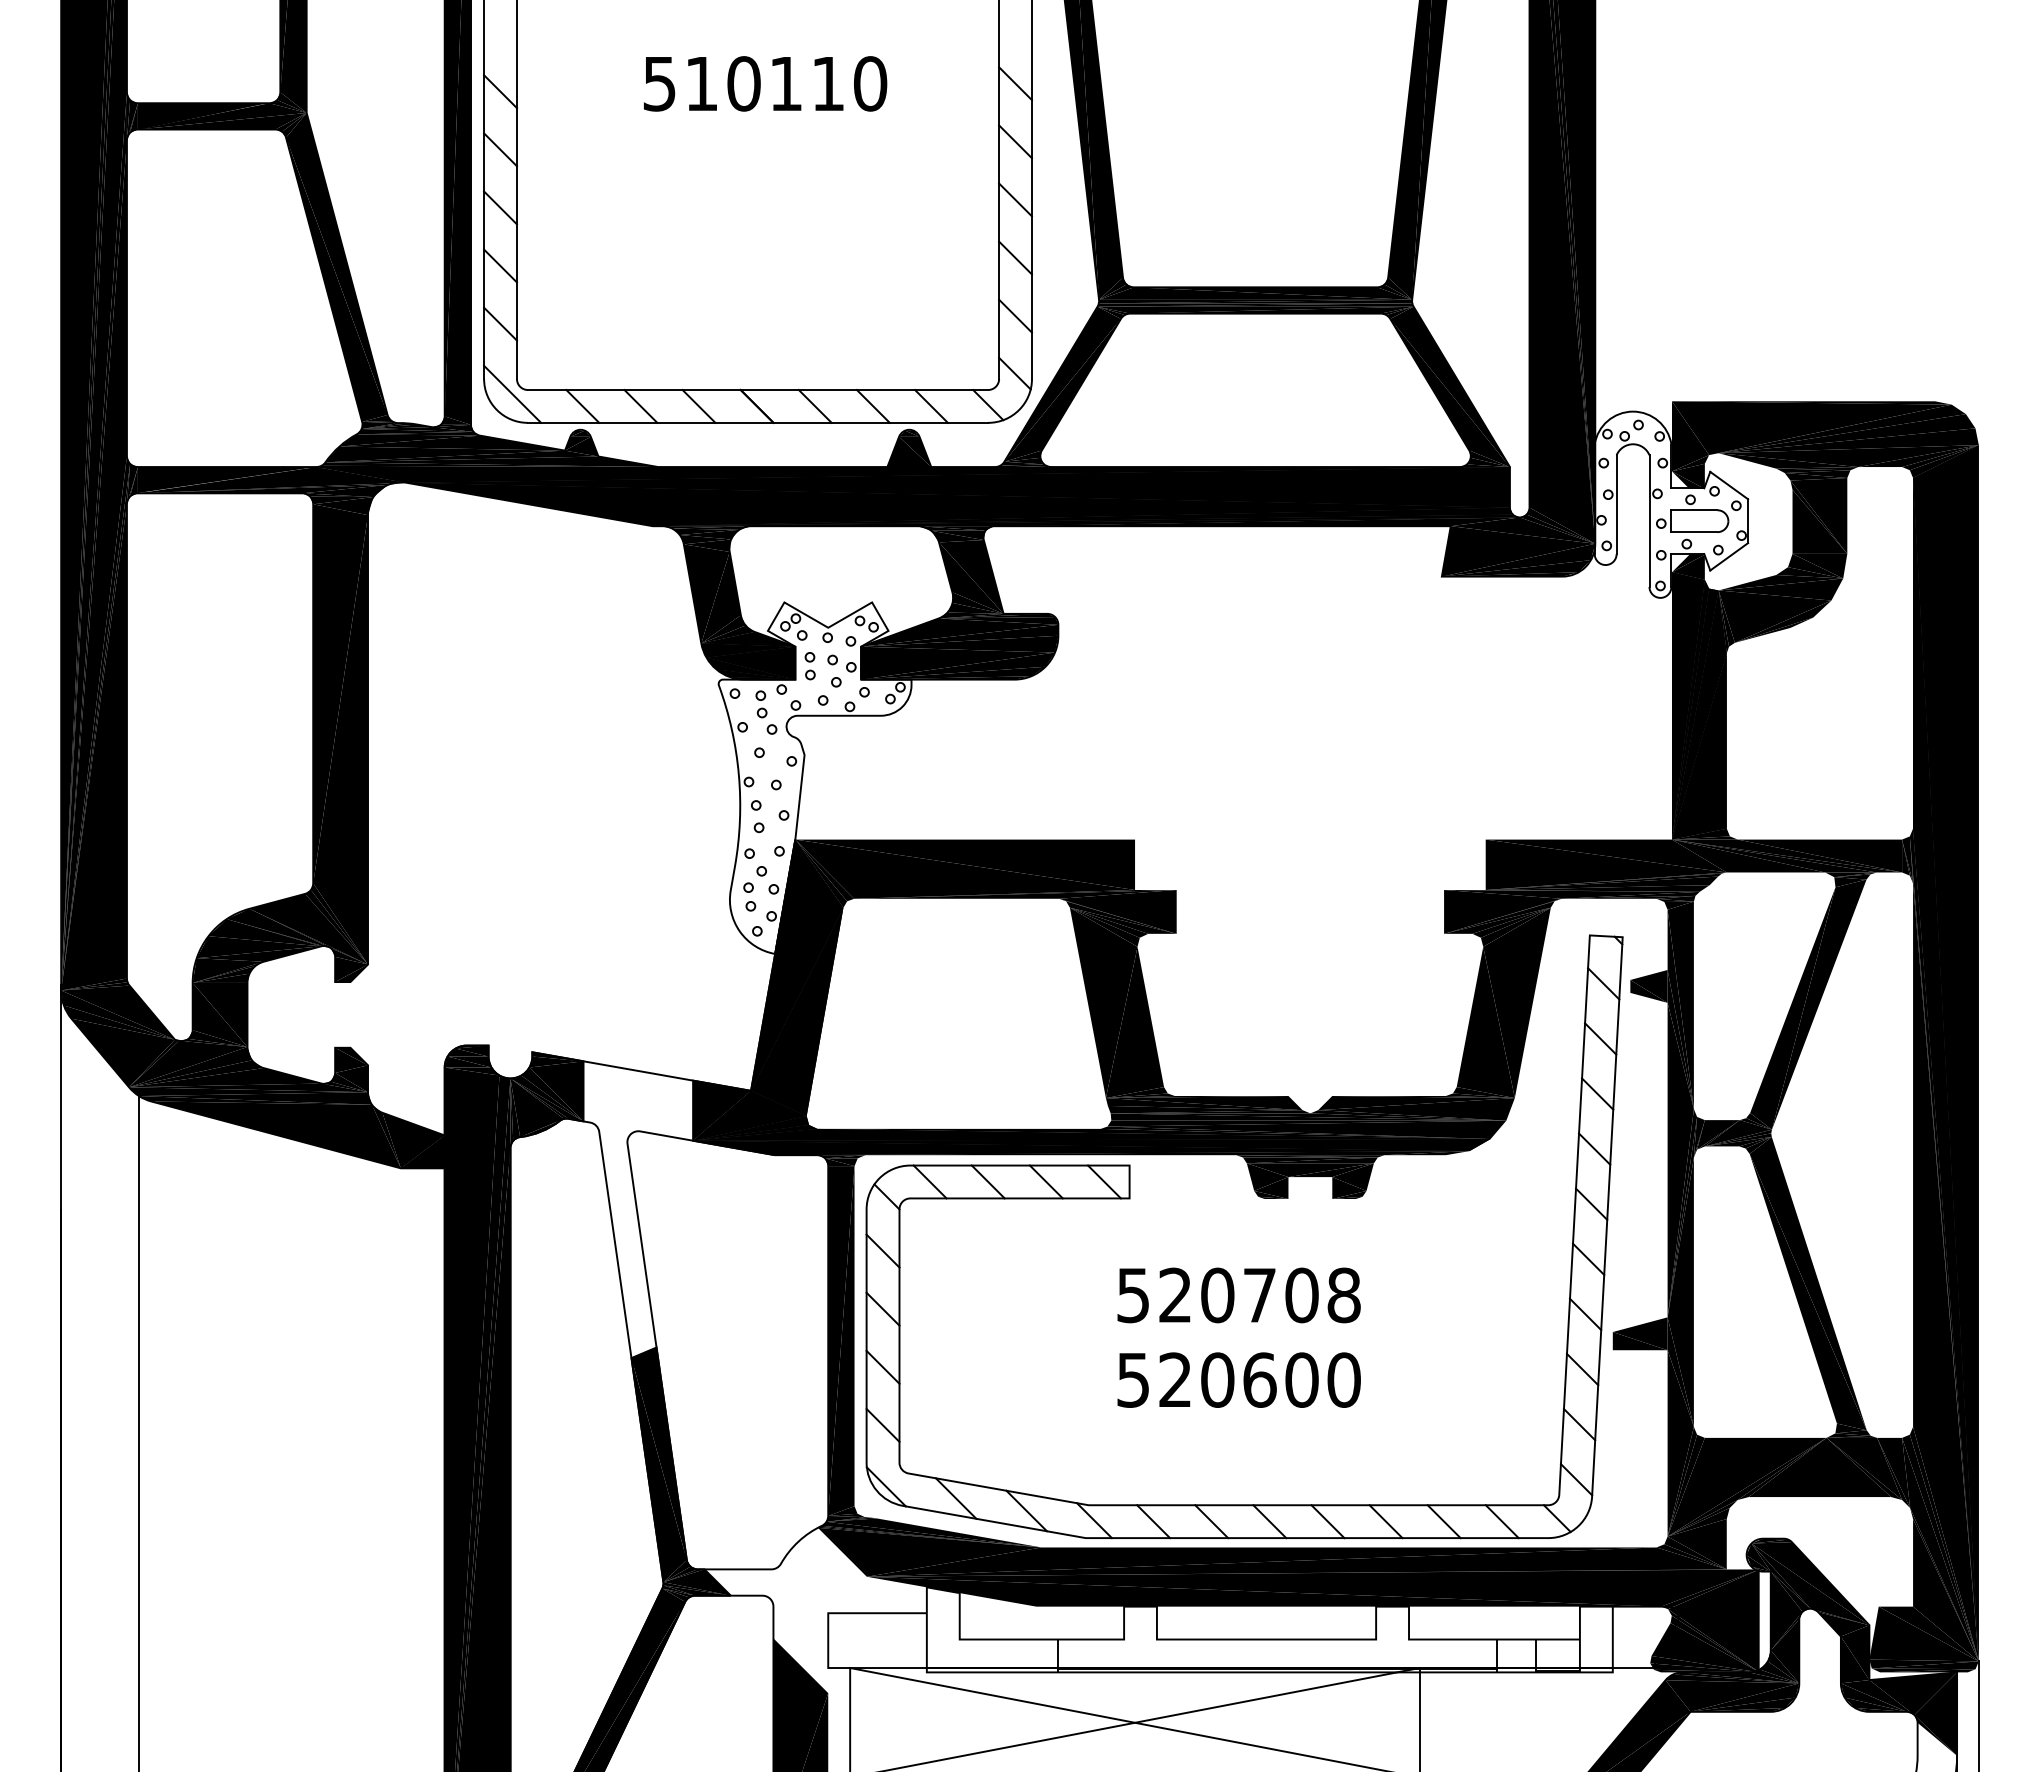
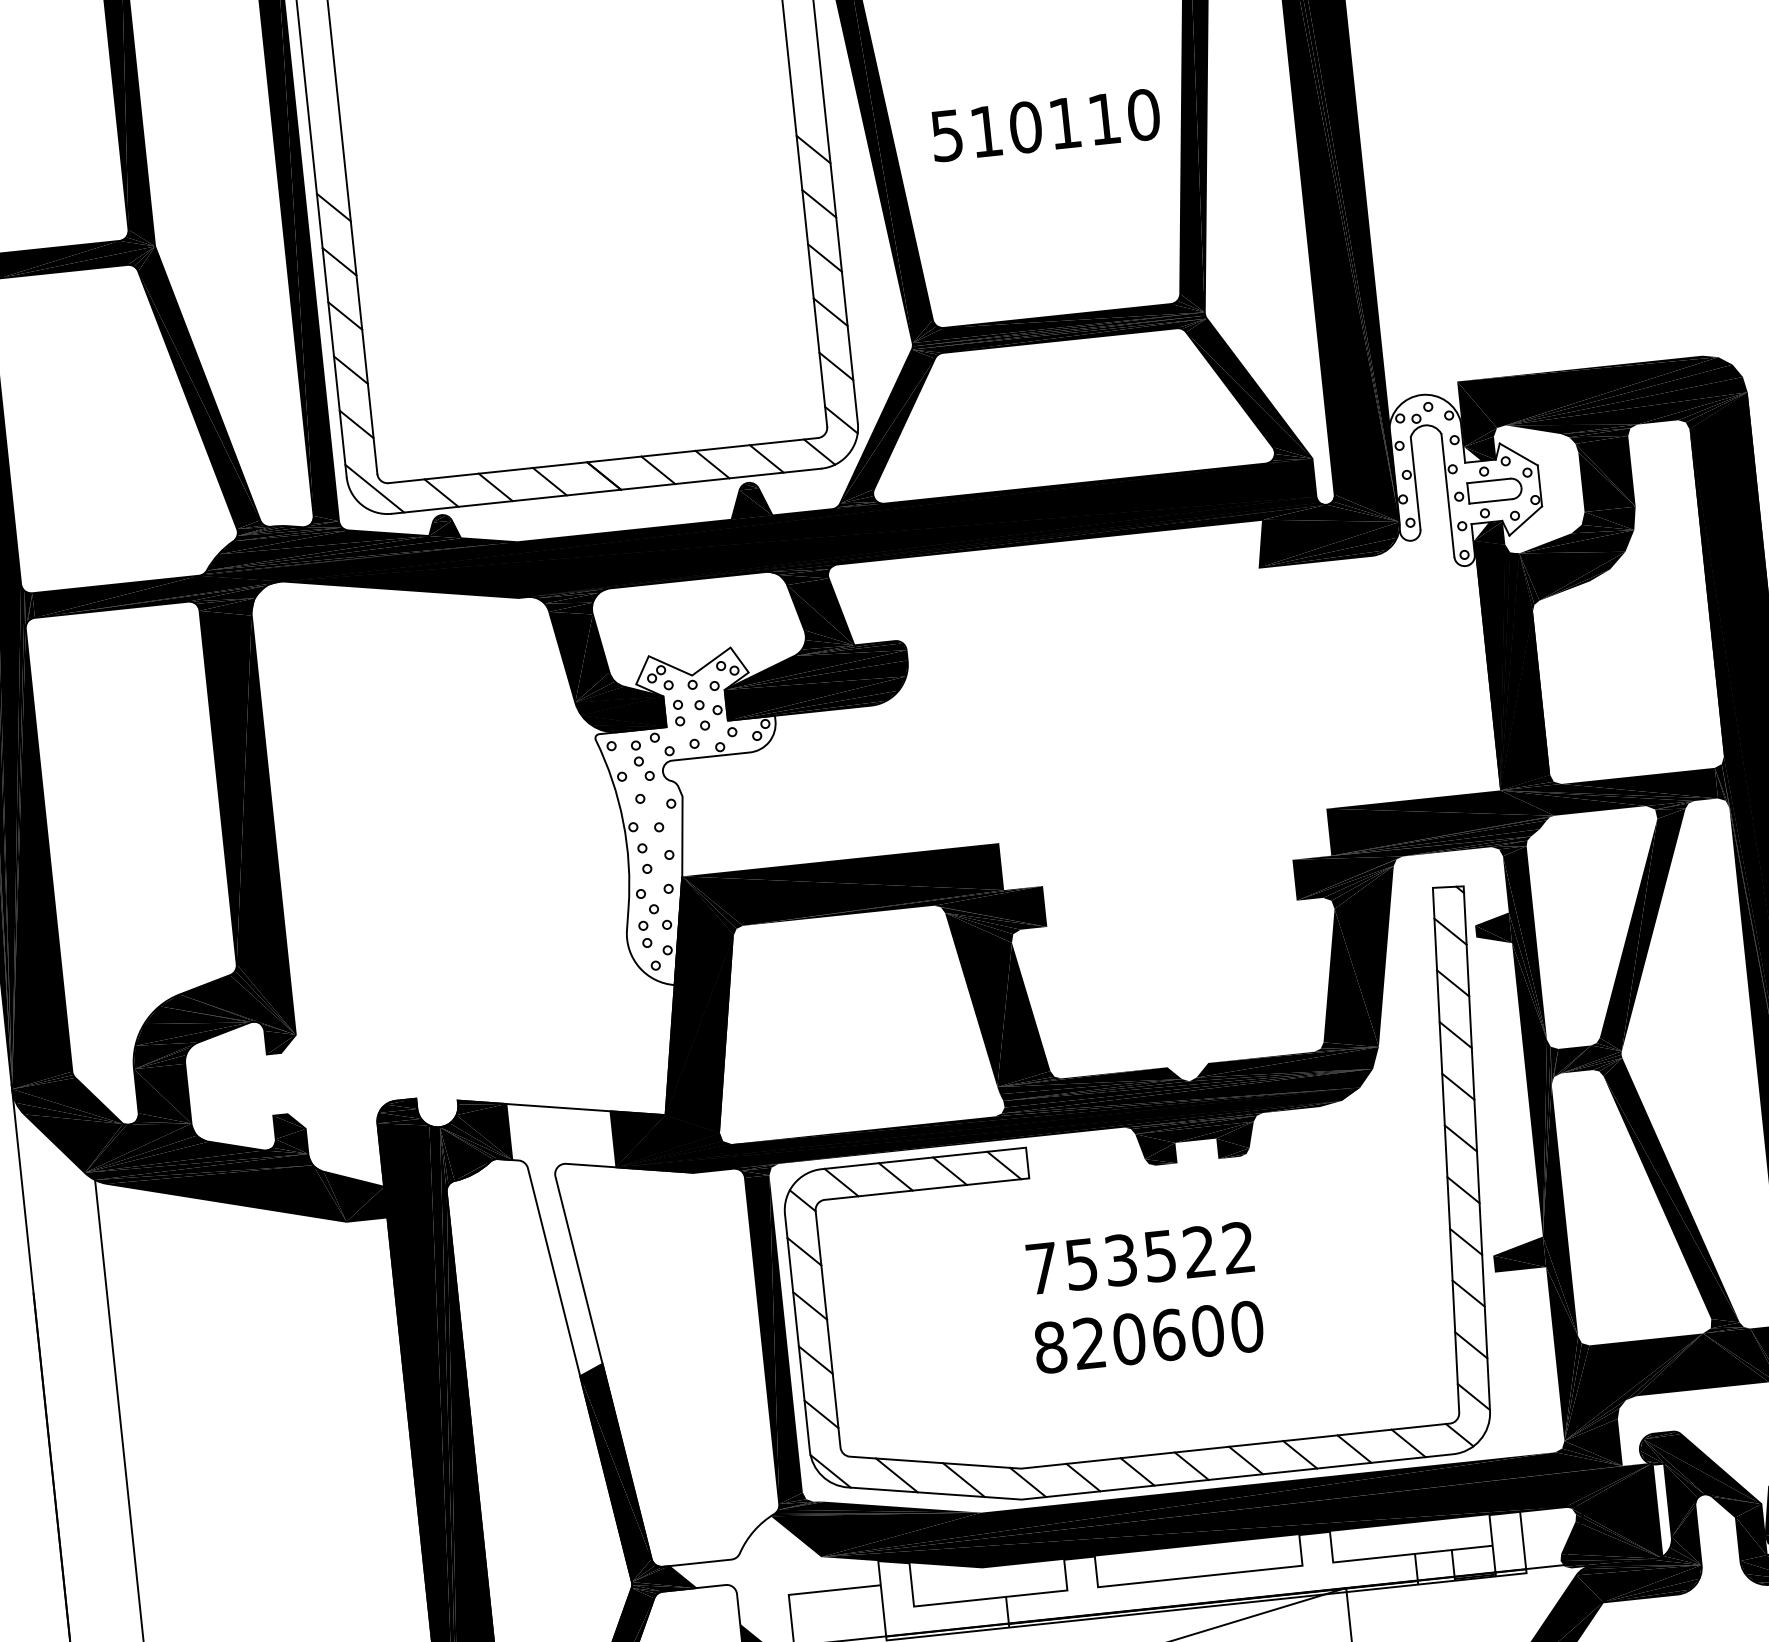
text: (765, 83) -> (1045, 124), moved
text: (1238, 1295) -> (1140, 1258), 520708 -> 753522
text: (1133, 1379) -> (1050, 1346), 520600 -> 820600

